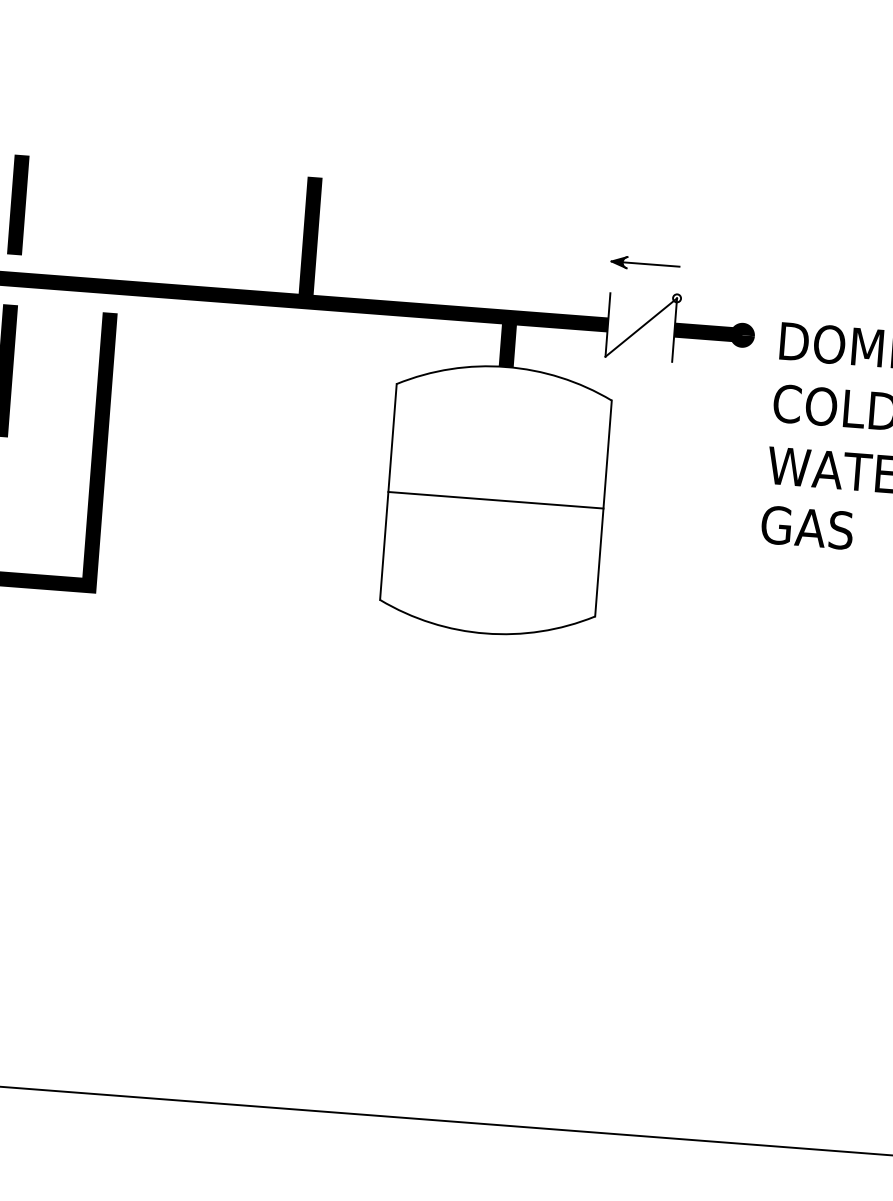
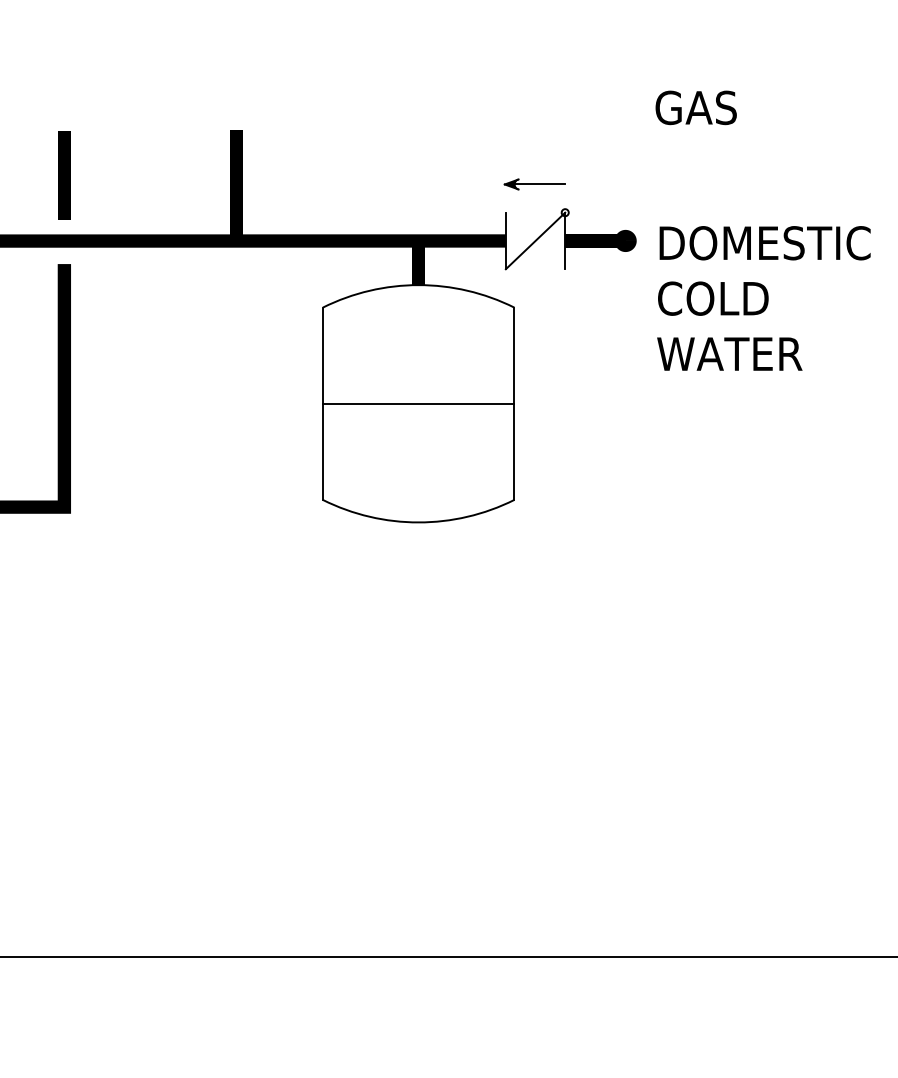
line: (118, 213) -> (64, 175), added
text: (806, 527) -> (695, 107), moved

